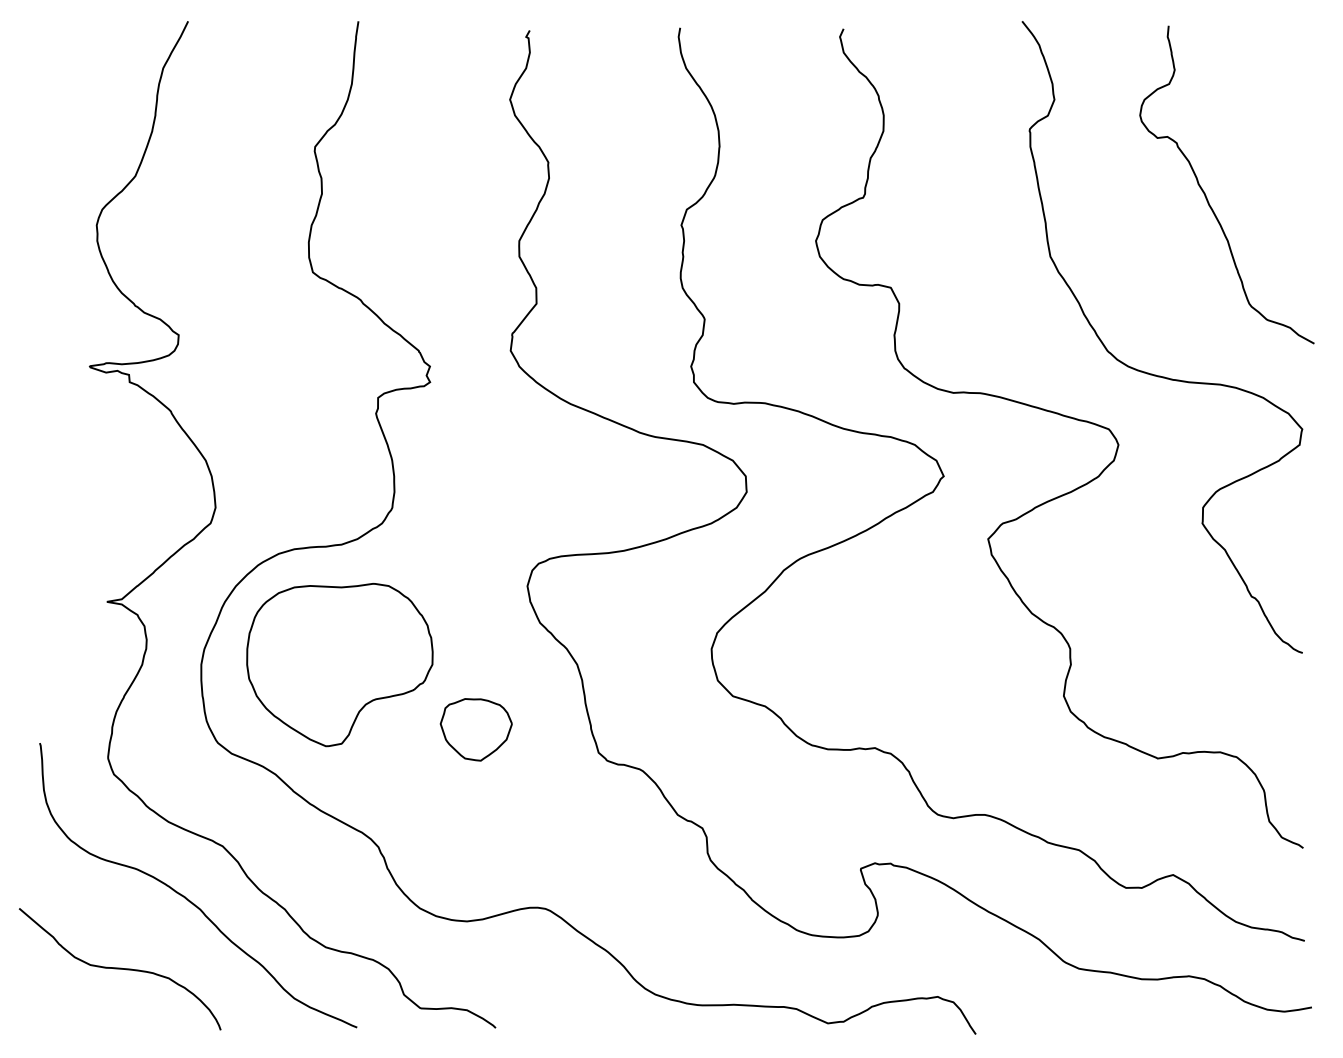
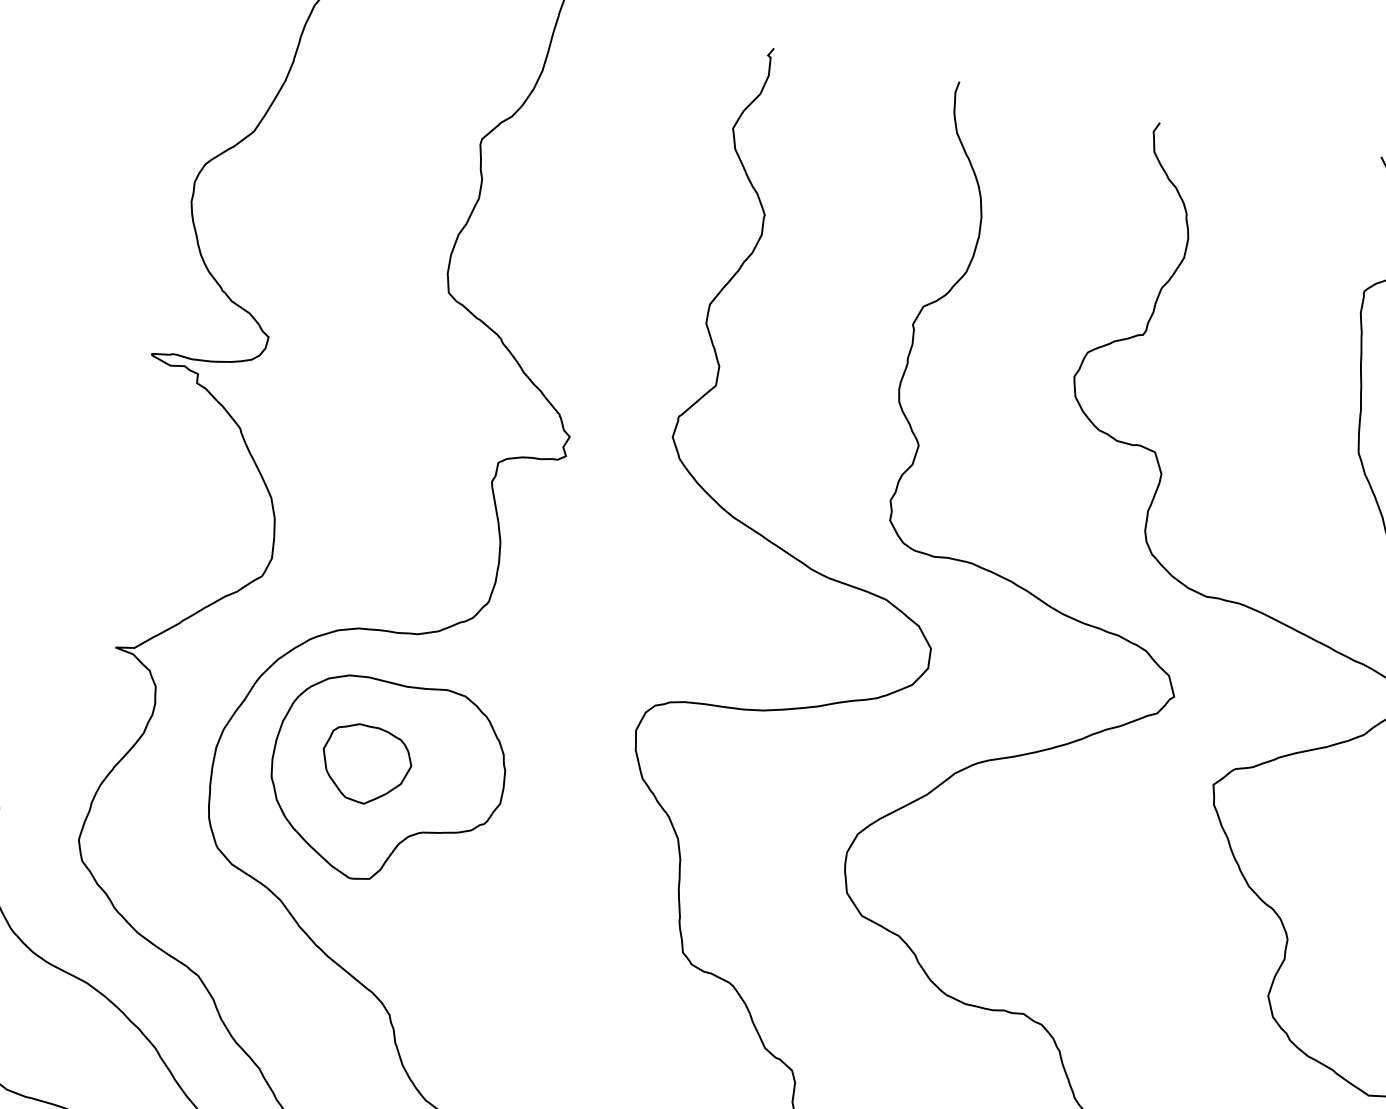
part: (475, 729) -> (365, 764), moved

